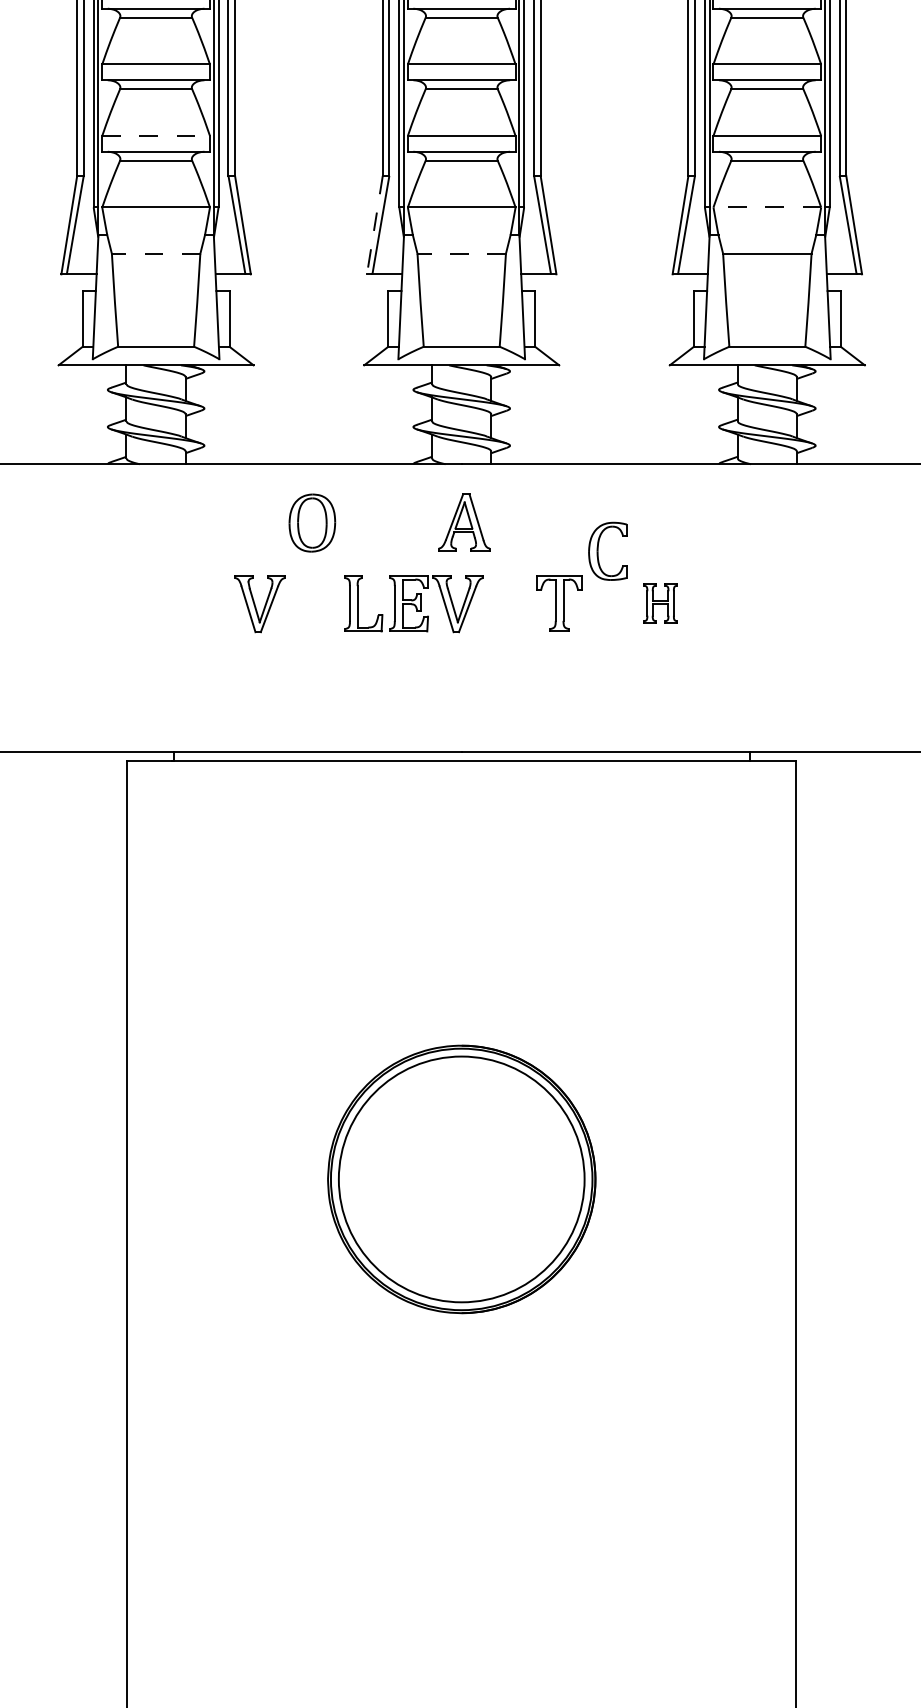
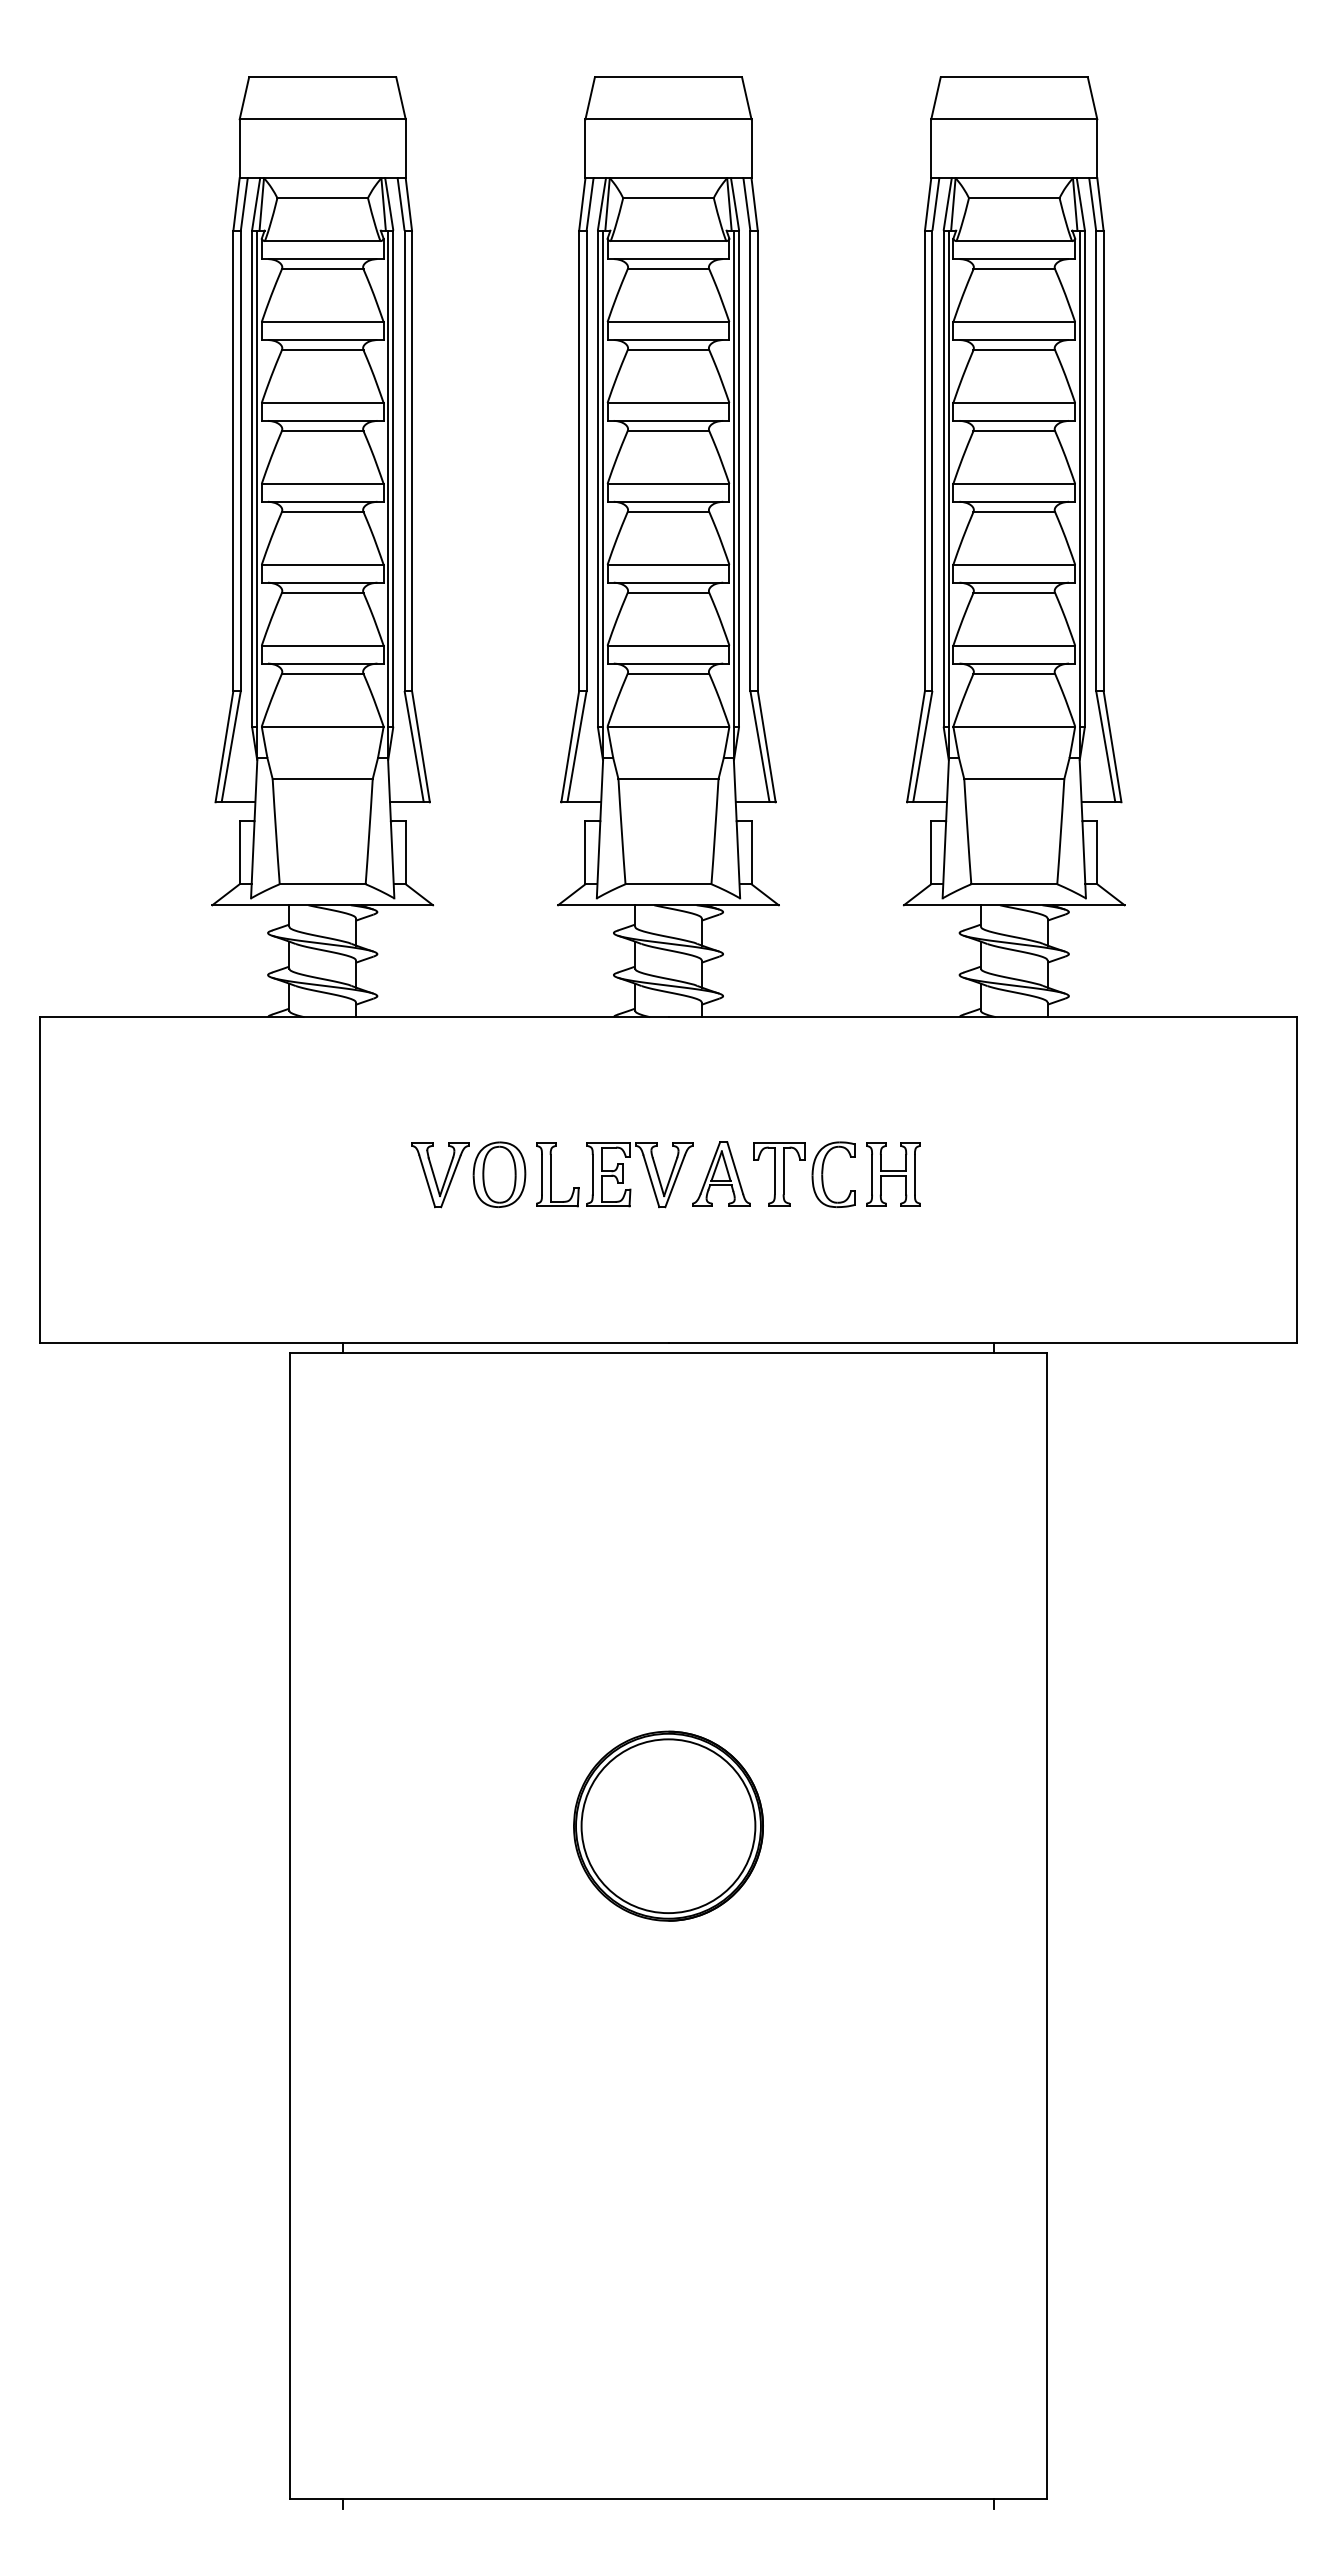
line: (155, 135) -> (322, 645), dashed -> solid
line: (767, 207) -> (1014, 726), dashed -> solid
line: (375, 225) -> (570, 747), dashed -> solid
line: (155, 254) -> (322, 779), dashed -> solid
line: (461, 254) -> (668, 779), dashed -> solid
part: (464, 521) -> (721, 1173), moved
part: (312, 522) -> (499, 1174), moved
part: (598, 551) -> (823, 1174), moved
part: (660, 603) -> (893, 1174), size x1.43
part: (461, 1178) -> (668, 1825), size x0.62

